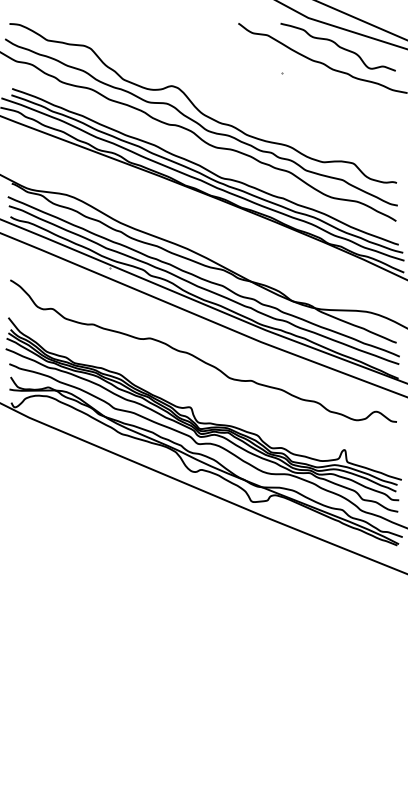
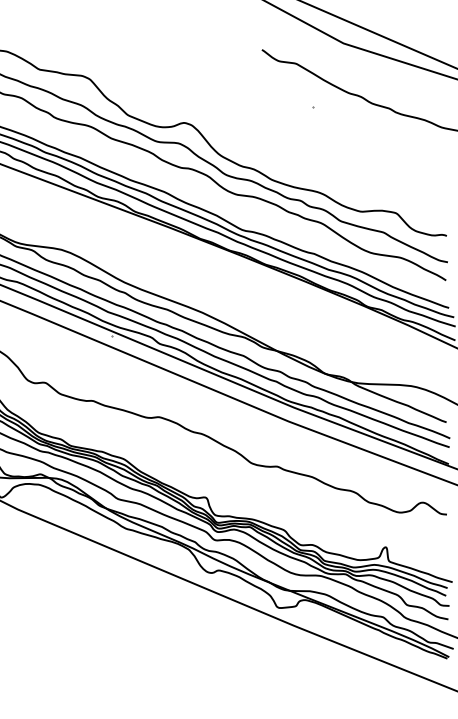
curve: (337, 46) -> (377, 76), removed

